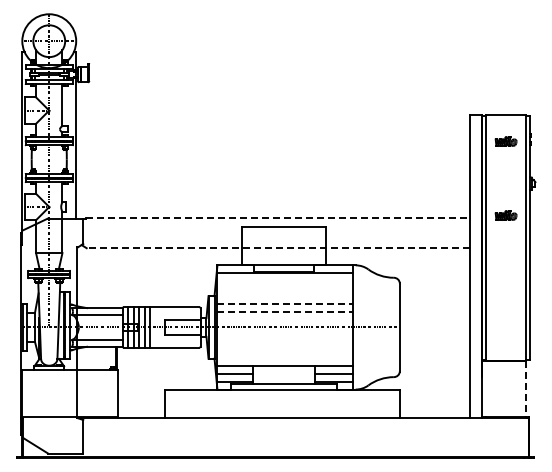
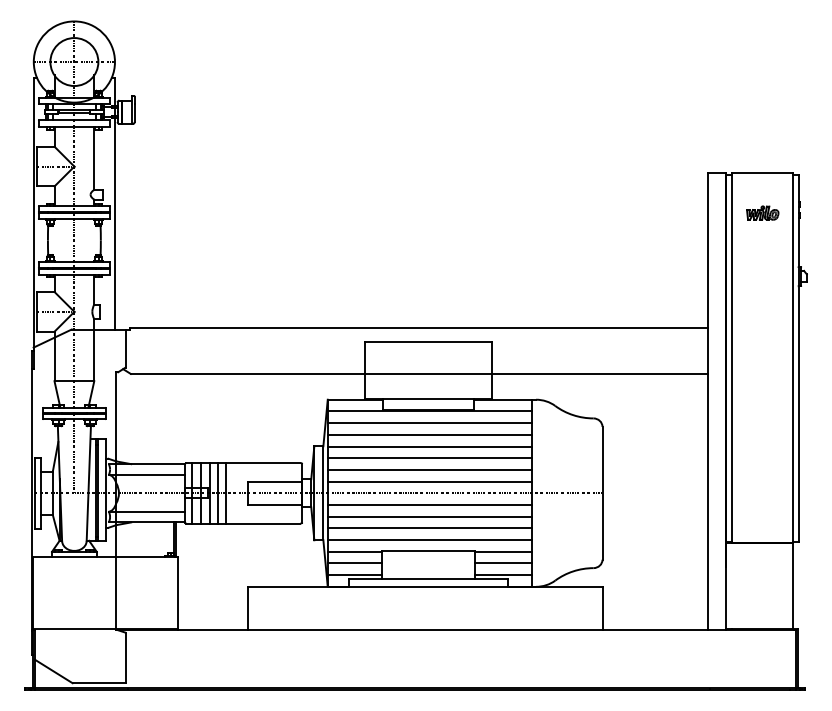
part: (505, 215) -> (761, 324), removed
line: (277, 217) -> (418, 327), dashed -> solid
line: (277, 248) -> (418, 374), dashed -> solid
line: (284, 280) -> (428, 422), added
line: (284, 288) -> (428, 434), added
line: (284, 296) -> (428, 446), added
line: (285, 304) -> (430, 458), dashed -> solid
line: (285, 311) -> (430, 469), dashed -> solid
line: (284, 319) -> (428, 481), added
line: (284, 335) -> (428, 505), added
line: (284, 342) -> (428, 515), added
line: (284, 350) -> (428, 528), added
line: (284, 358) -> (428, 540), added
line: (526, 389) -> (793, 586), dashed -> solid

